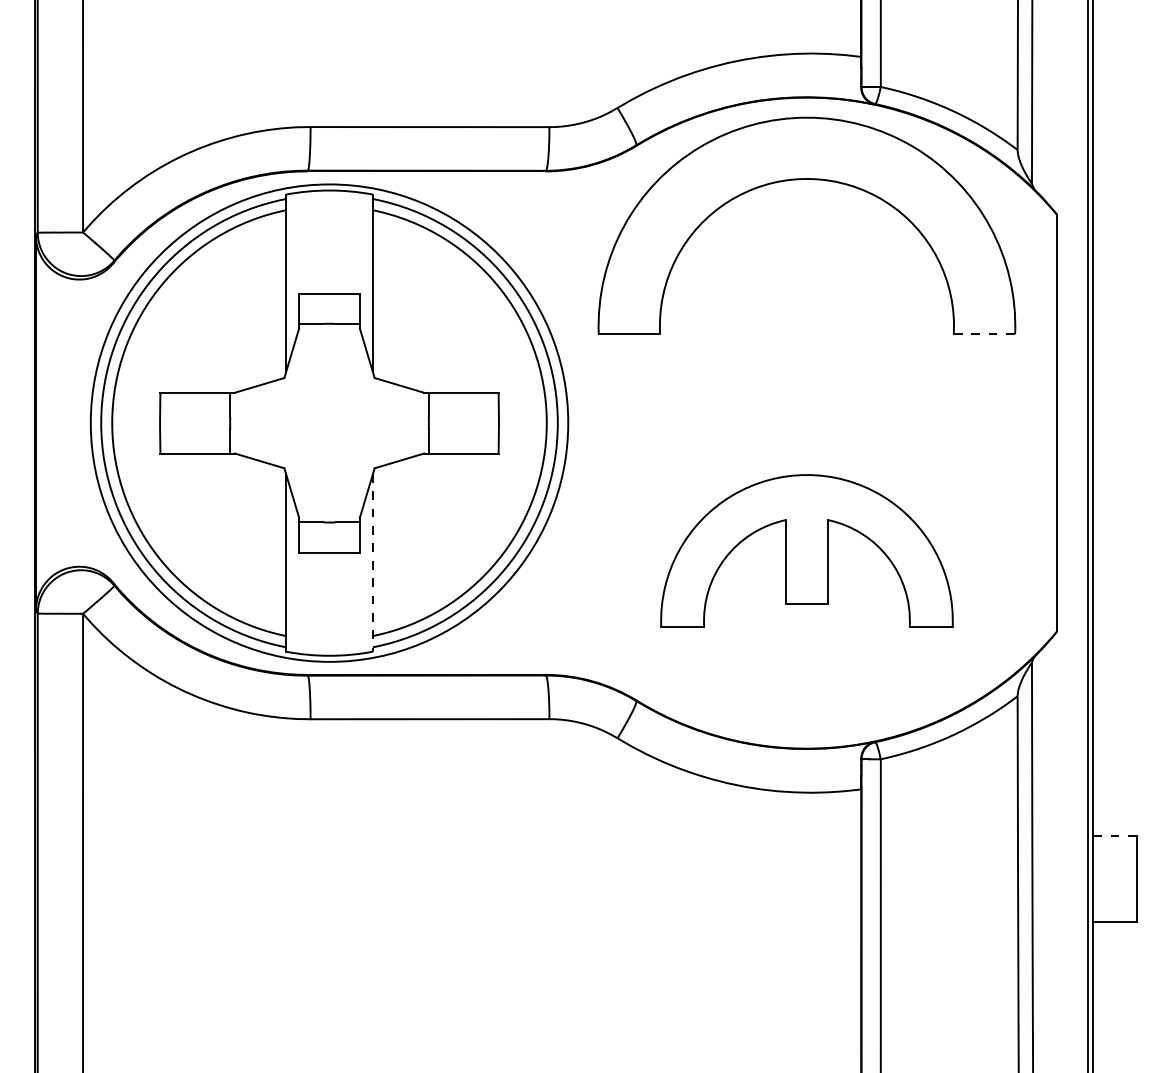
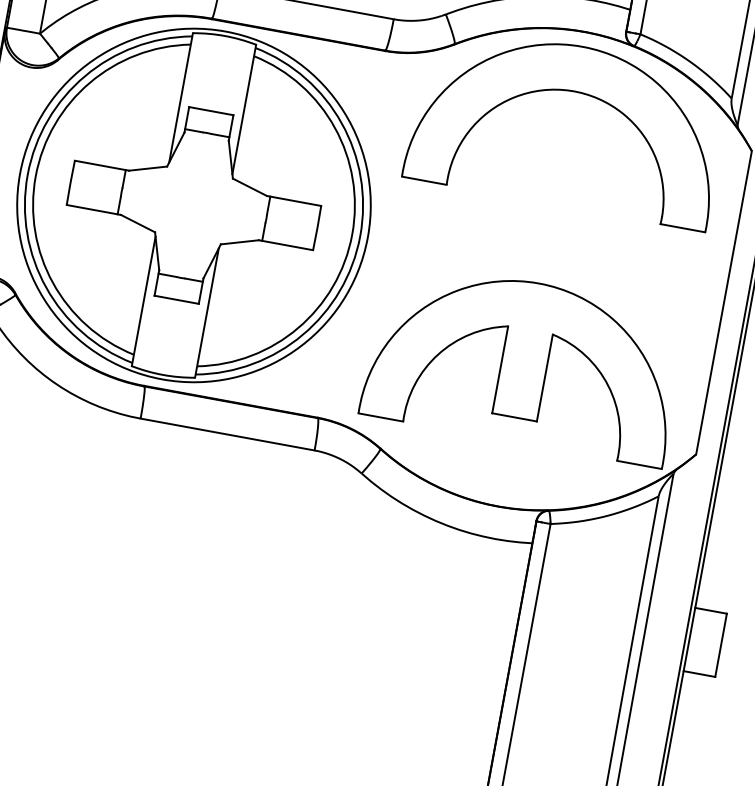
line: (984, 334) -> (682, 228), dashed -> solid
part: (806, 550) -> (524, 361), size x1.43
line: (372, 562) -> (206, 312), dashed -> solid
line: (1115, 835) -> (711, 610), dashed -> solid

